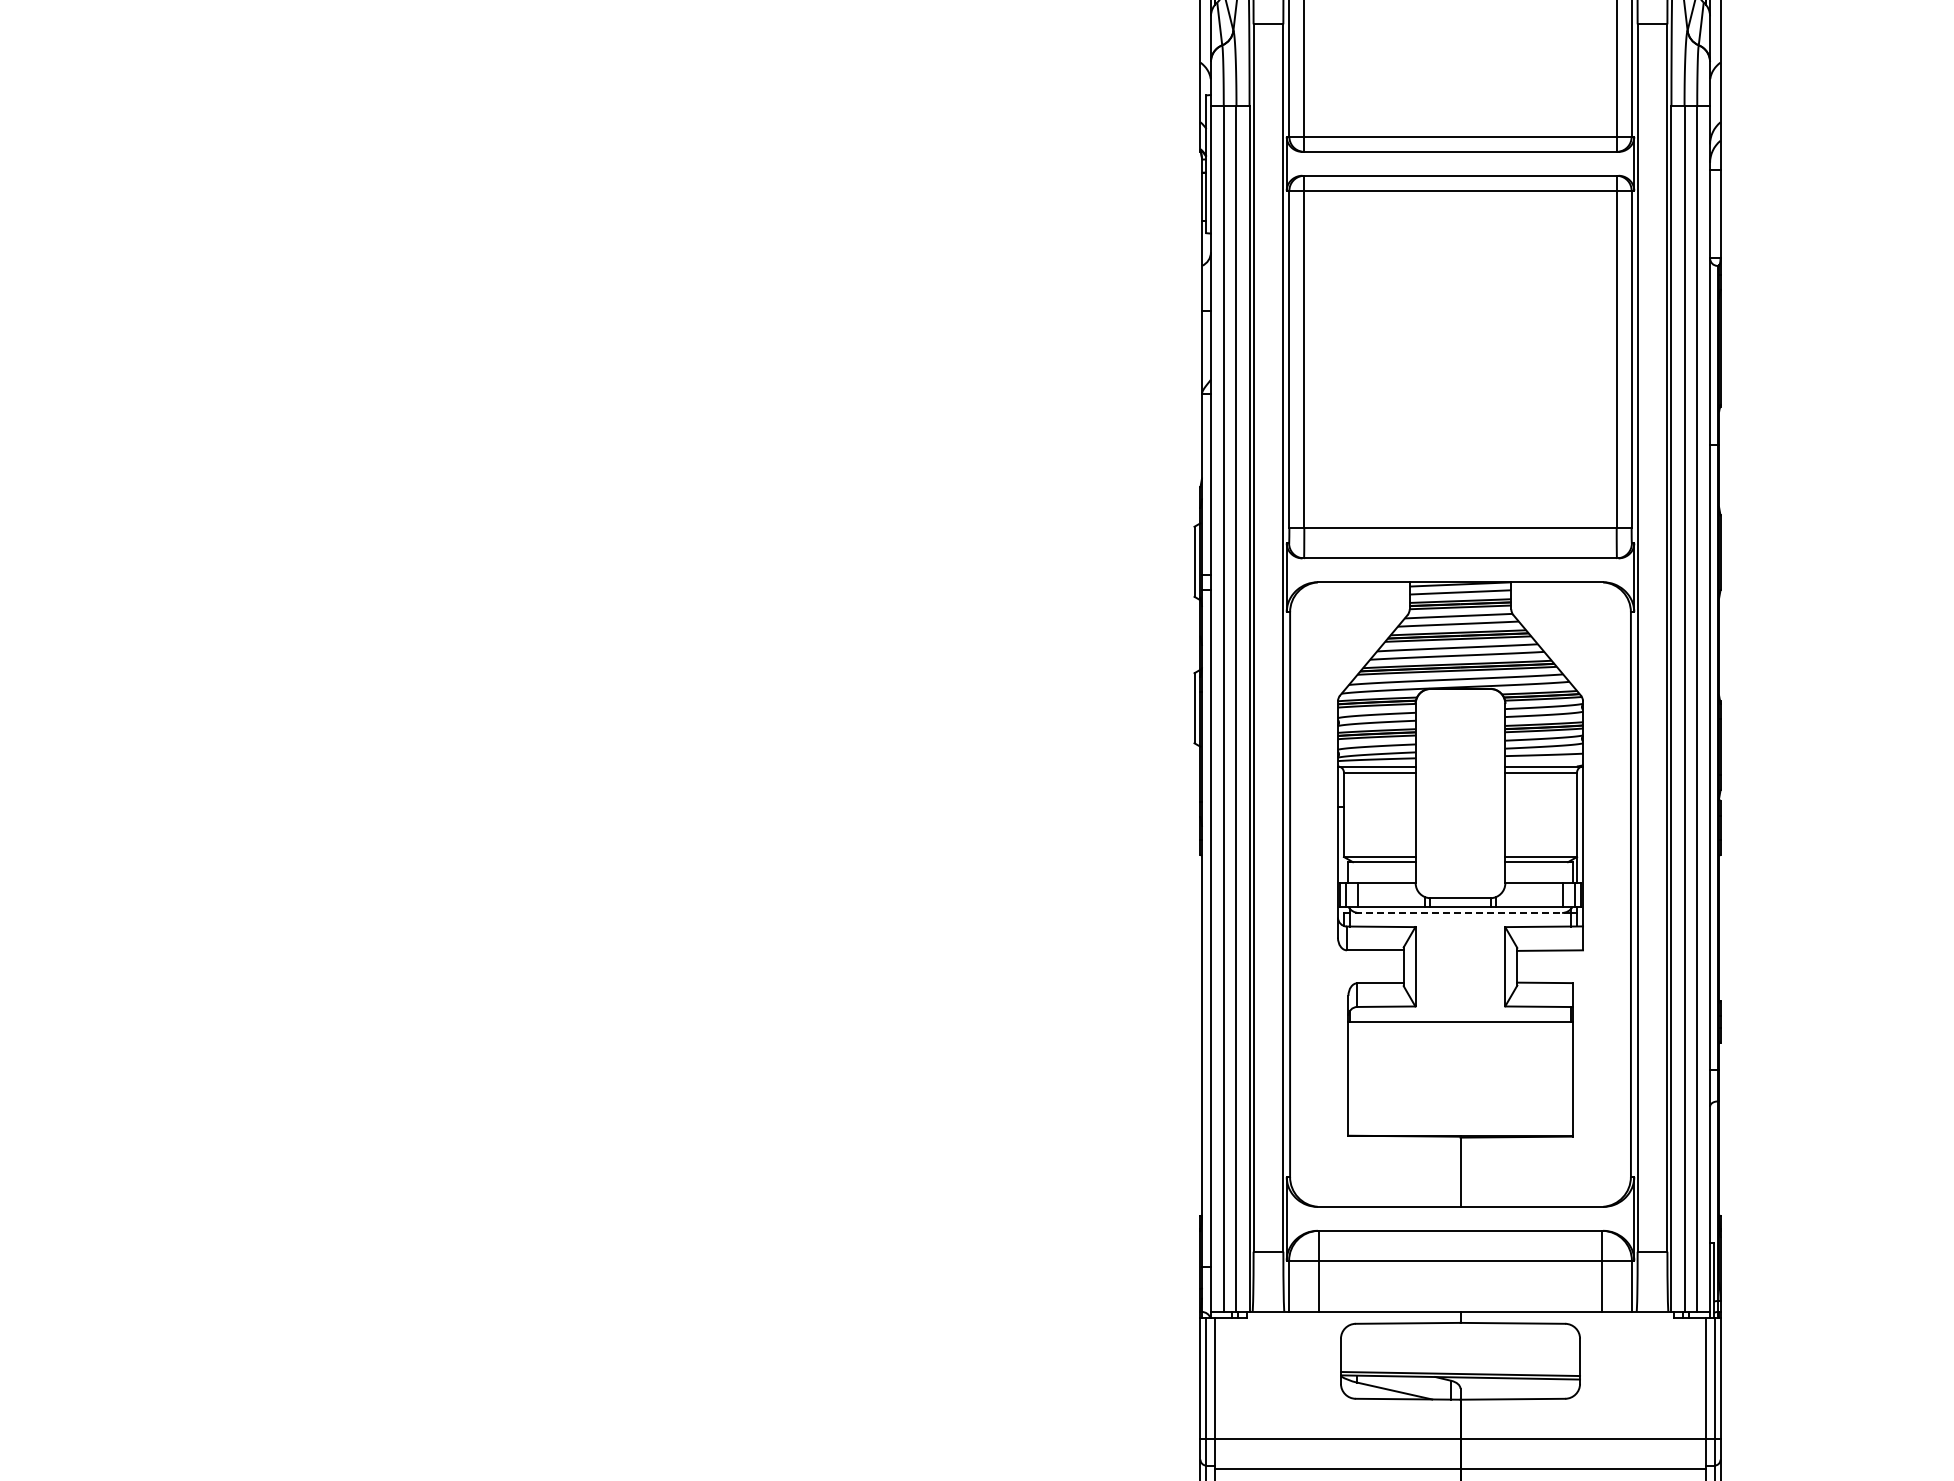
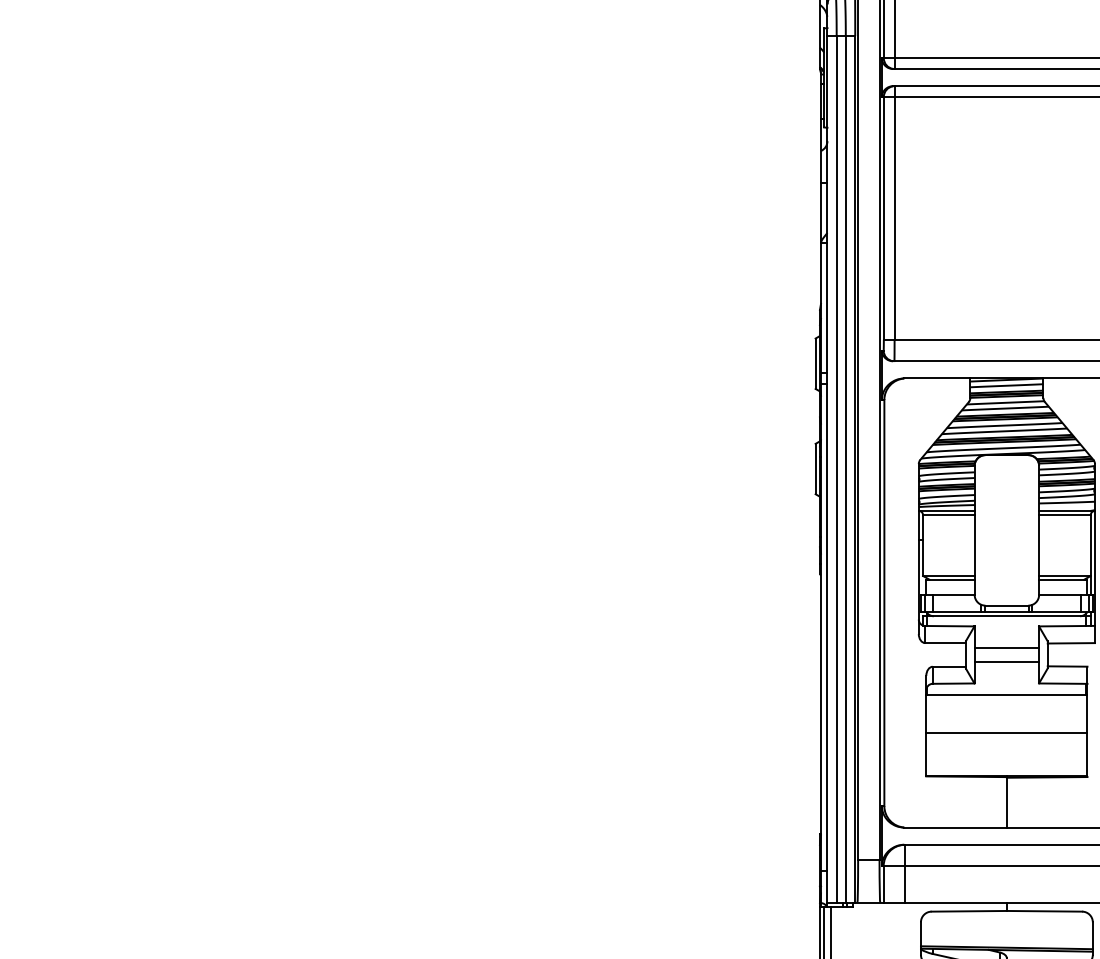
line: (1460, 912) -> (1006, 615), dashed -> solid
line: (1460, 957) -> (1006, 648), added
line: (1460, 977) -> (1006, 662), added
line: (1460, 1075) -> (1006, 733), added

